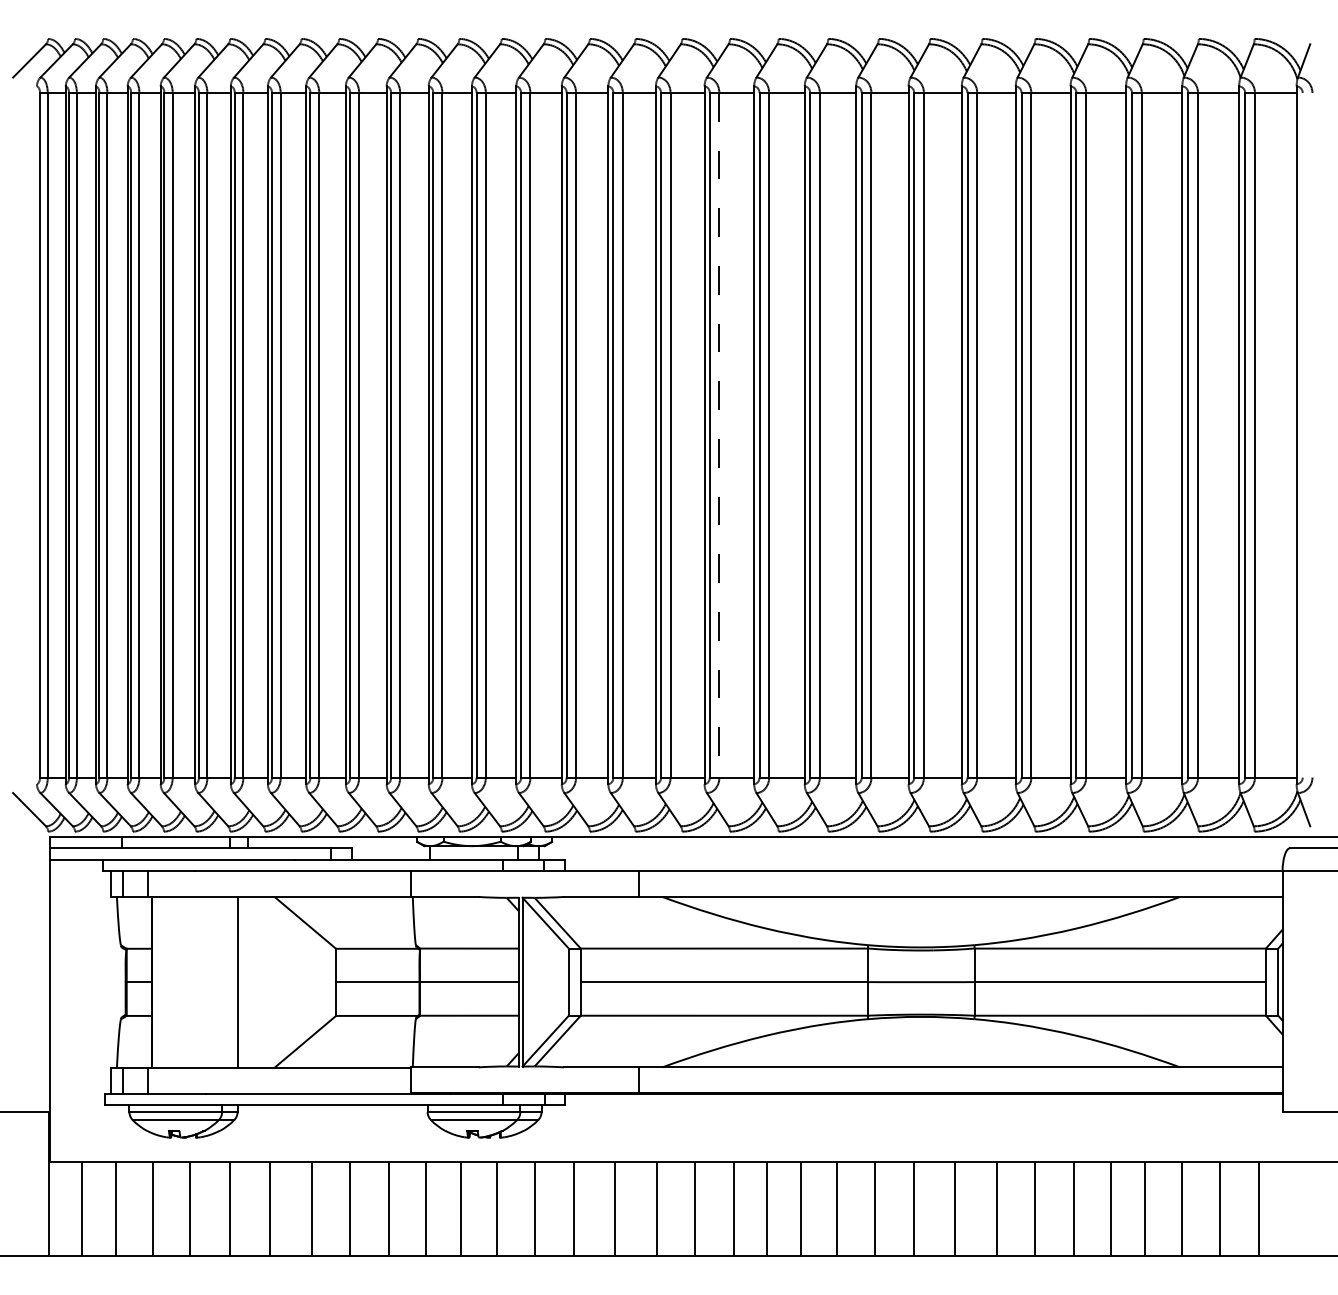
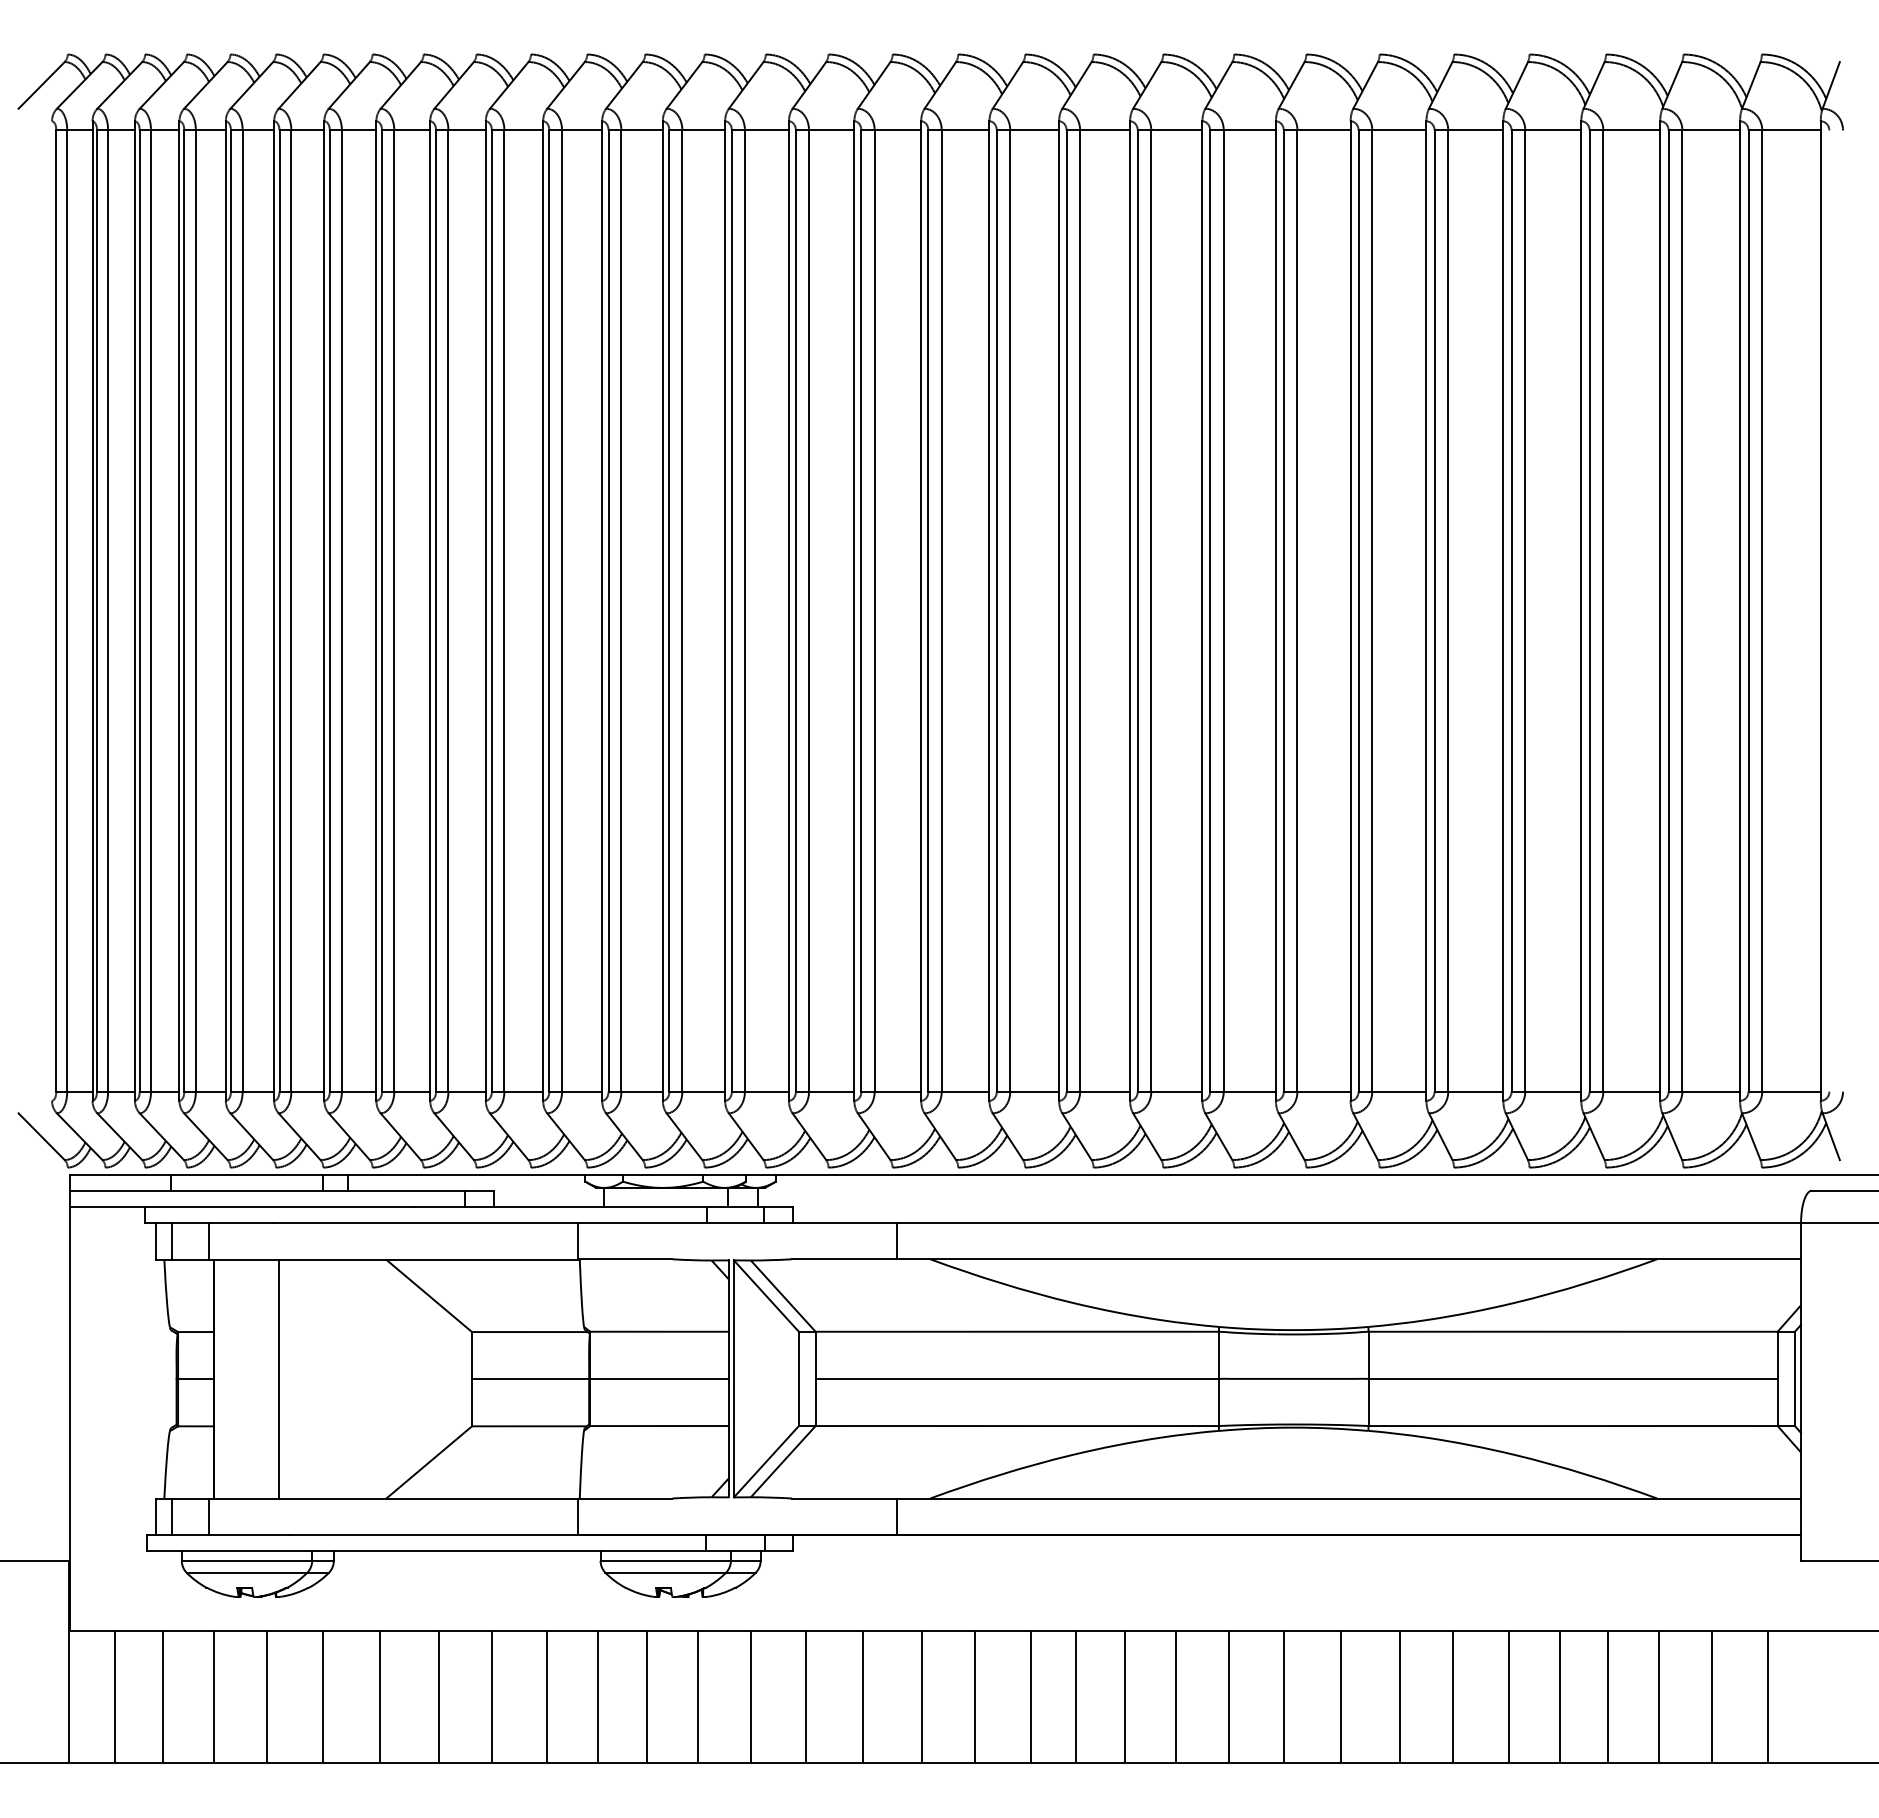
line: (719, 435) -> (1010, 611), dashed -> solid
line: (238, 981) -> (278, 1378), moved

